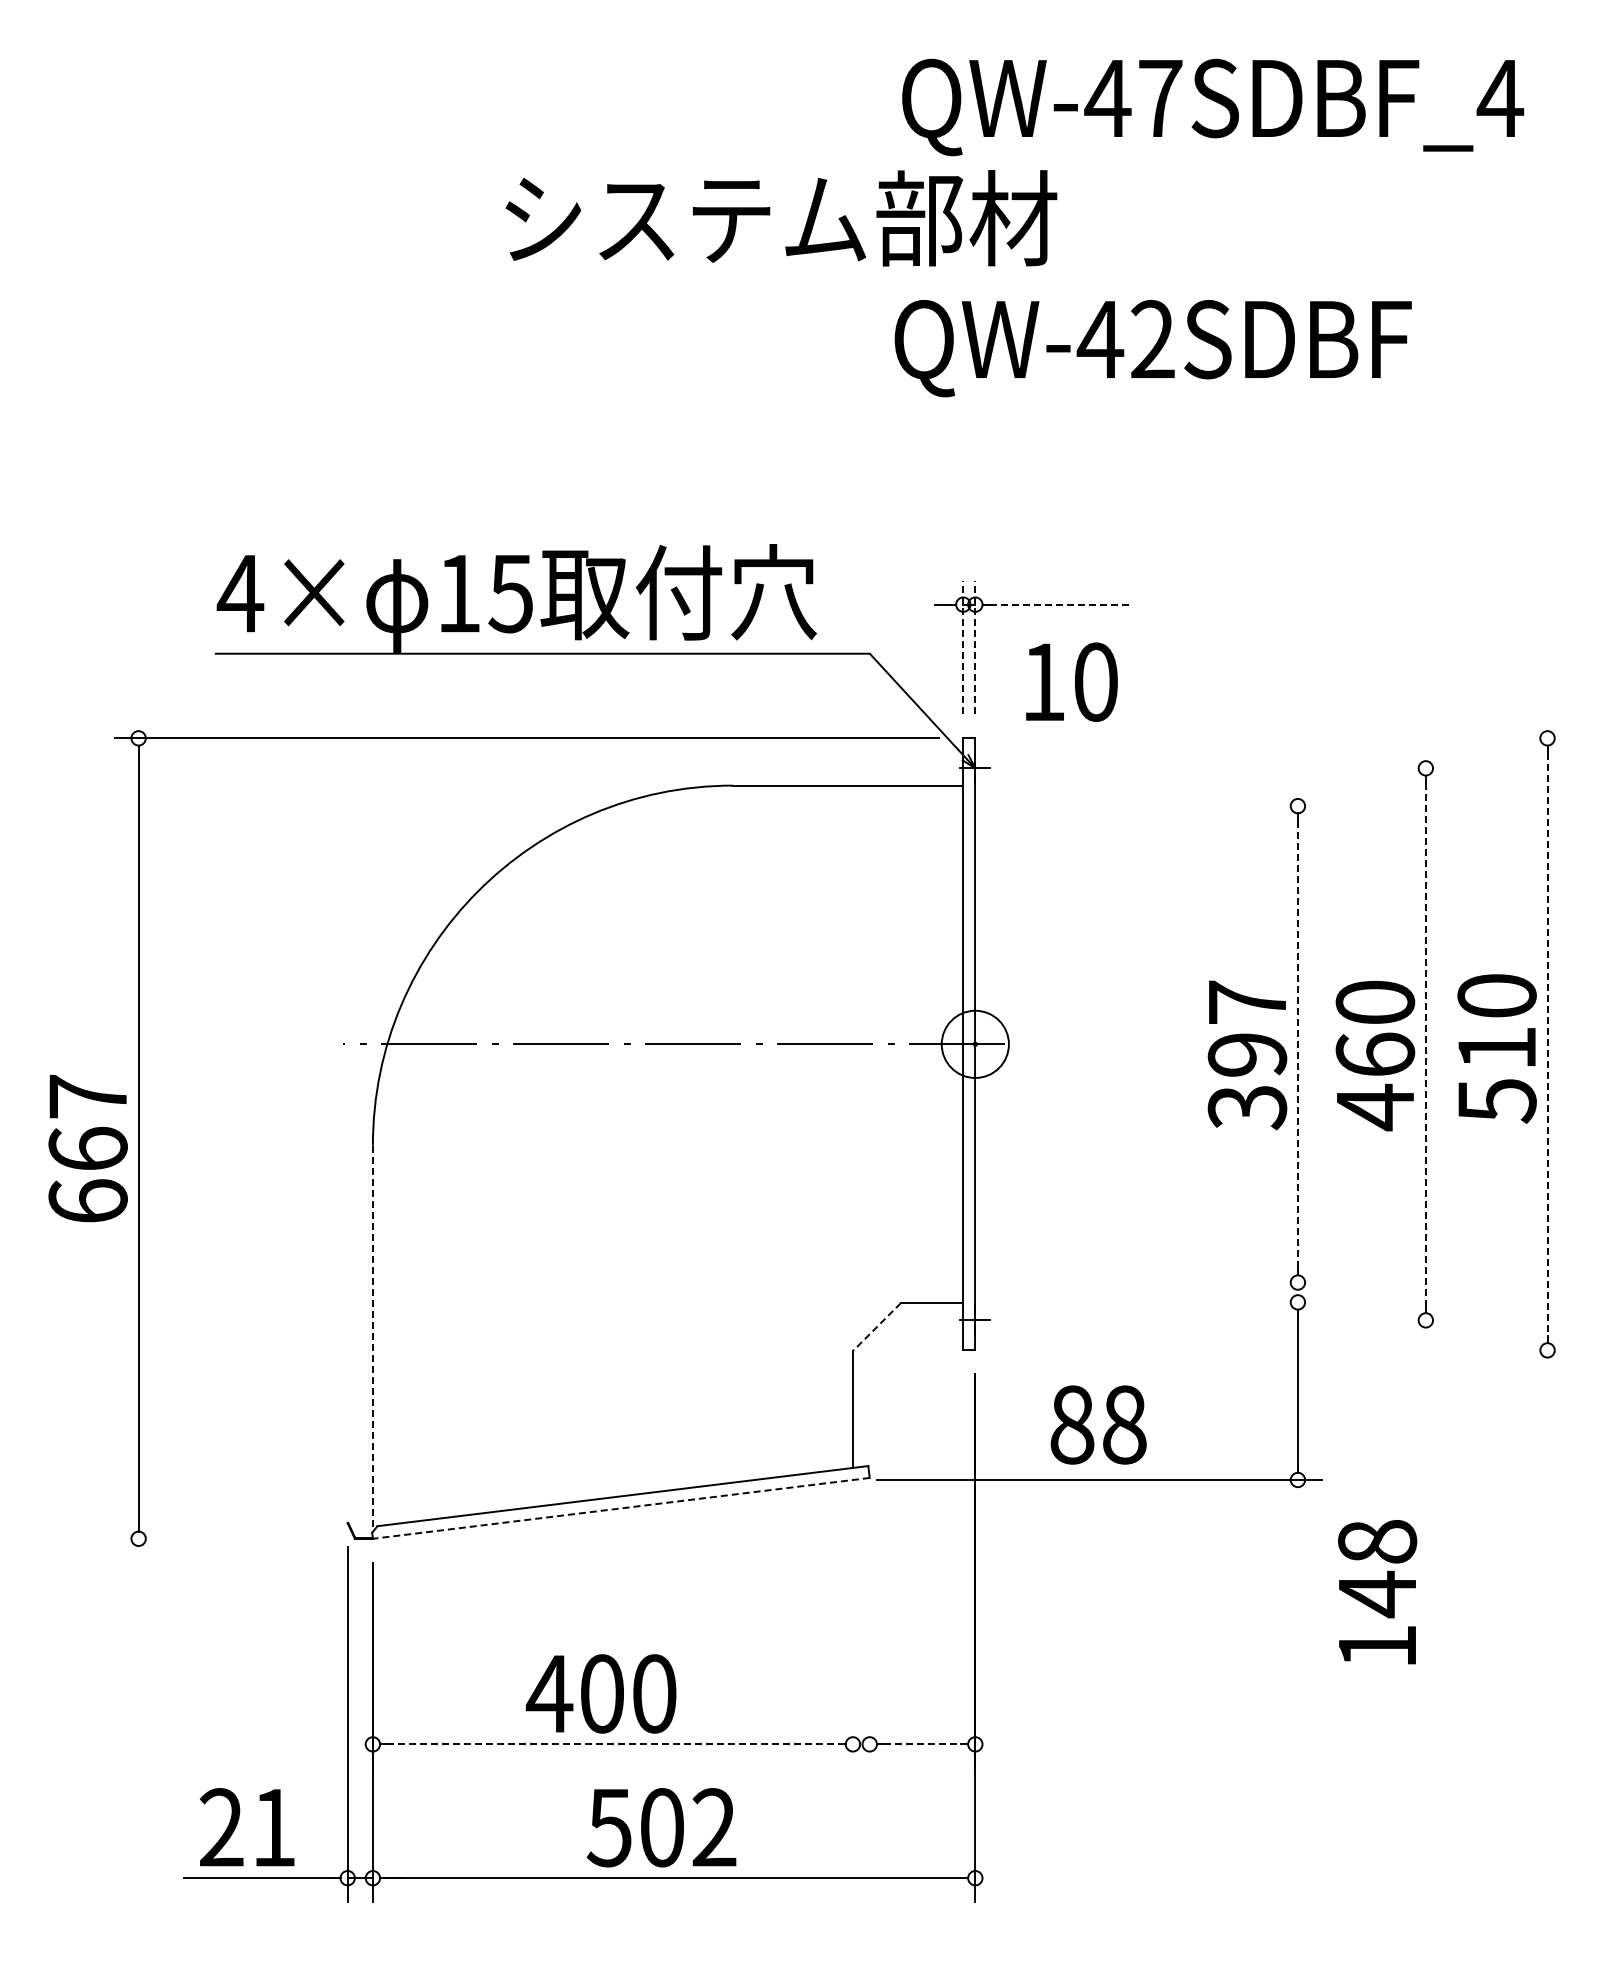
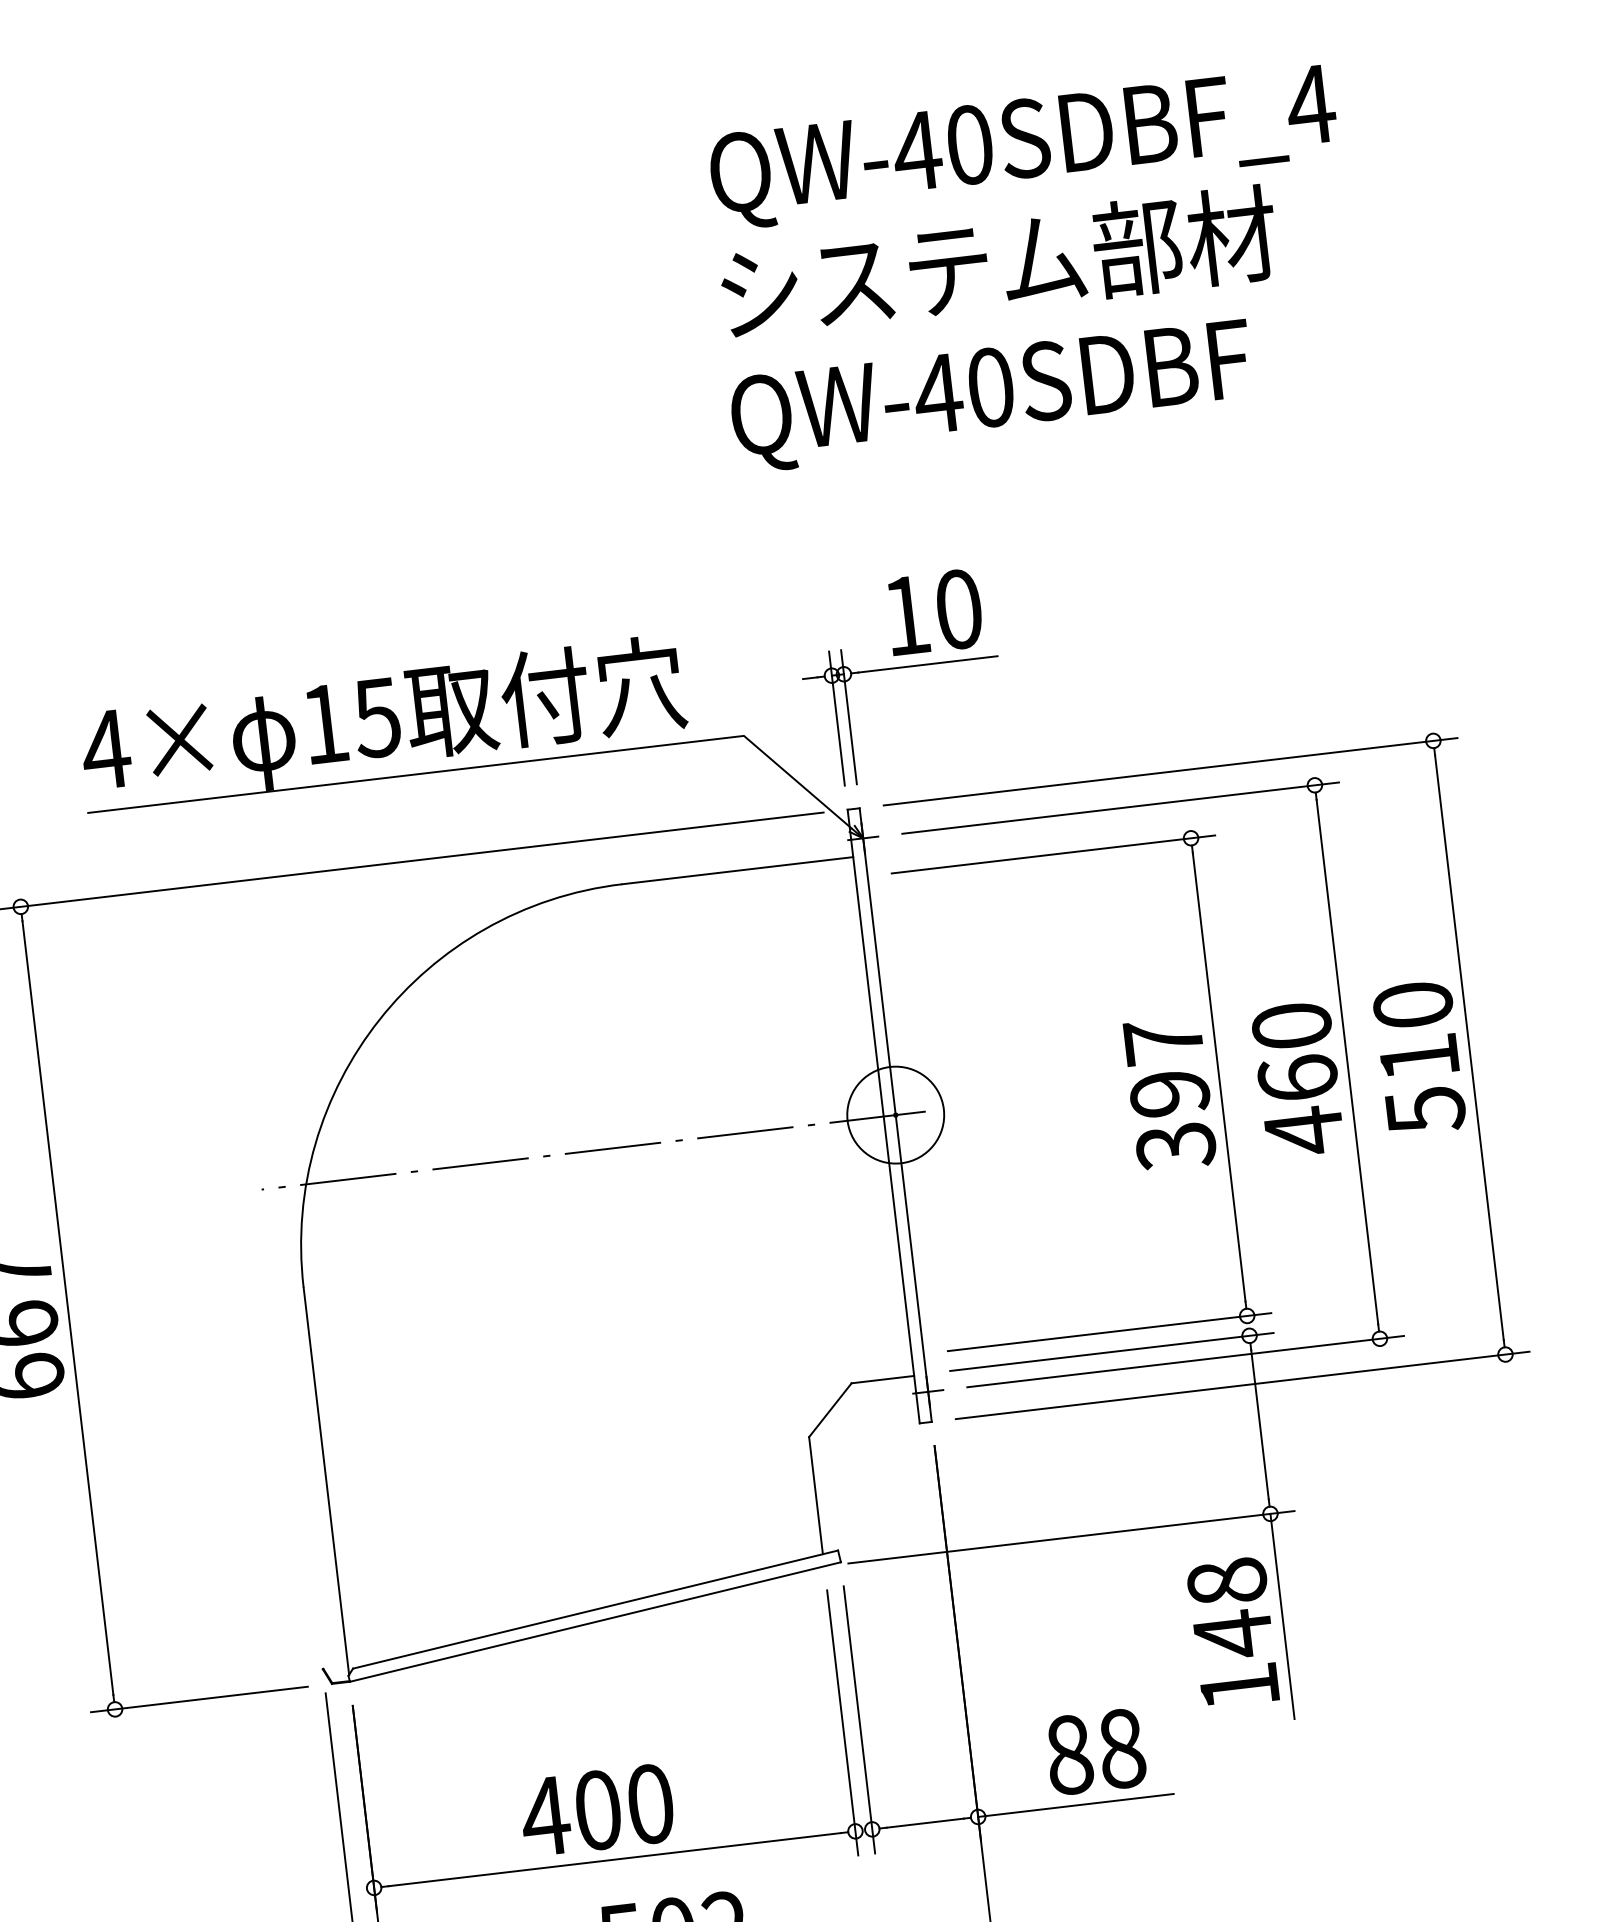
text: (1160, 98) -> (969, 144), QW-47SDBF_4 -> QW-40SDBF_4
text: (781, 218) -> (999, 263), moved
text: (1152, 339) -> (990, 387), QW-42SDBF -> QW-40SDBF
line: (1059, 604) -> (928, 664), dashed -> solid
line: (963, 647) -> (837, 718), dashed -> solid
line: (975, 647) -> (849, 717), dashed -> solid
text: (1071, 681) -> (934, 611), moved
line: (1285, 738) -> (1170, 771), added
line: (1231, 768) -> (1120, 808), added
line: (1160, 806) -> (1053, 854), added
circle: (975, 1044) -> (895, 1115), size x1.43
line: (1297, 1044) -> (1218, 1077), dashed -> solid
line: (1425, 1044) -> (1347, 1062), dashed -> solid
line: (1547, 1044) -> (1469, 1047), dashed -> solid
line: (1160, 1282) -> (1109, 1332), added
line: (1160, 1302) -> (1111, 1352), added
line: (1231, 1320) -> (1185, 1361), added
line: (876, 1327) -> (829, 1410), dashed -> solid
line: (372, 1339) -> (326, 1482), dashed -> solid
line: (1285, 1350) -> (1242, 1385), added
text: (1098, 1424) -> (1095, 1751), moved
line: (620, 1508) -> (594, 1622), dashed -> solid
line: (222, 1538) -> (199, 1699), added
line: (1297, 1581) -> (1281, 1615), added
text: (1377, 1592) -> (1233, 1632), moved
line: (869, 1634) -> (859, 1719), added
line: (852, 1636) -> (842, 1723), added
line: (612, 1744) -> (614, 1859), dashed -> solid
line: (923, 1744) -> (926, 1823), dashed -> solid
line: (1072, 1744) -> (1075, 1805), added

